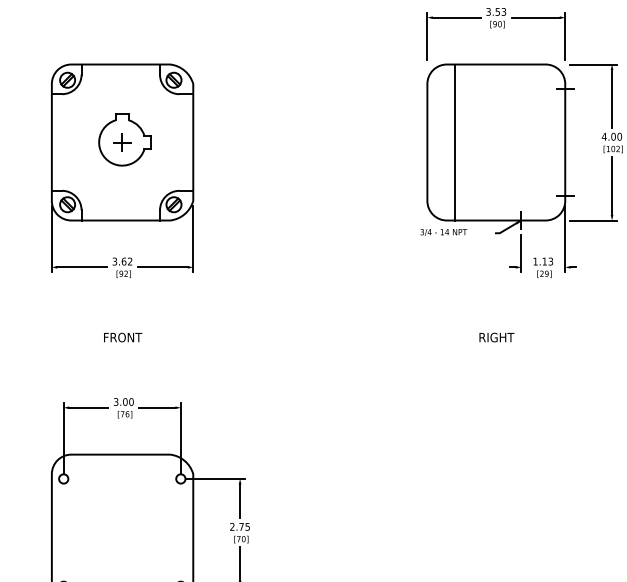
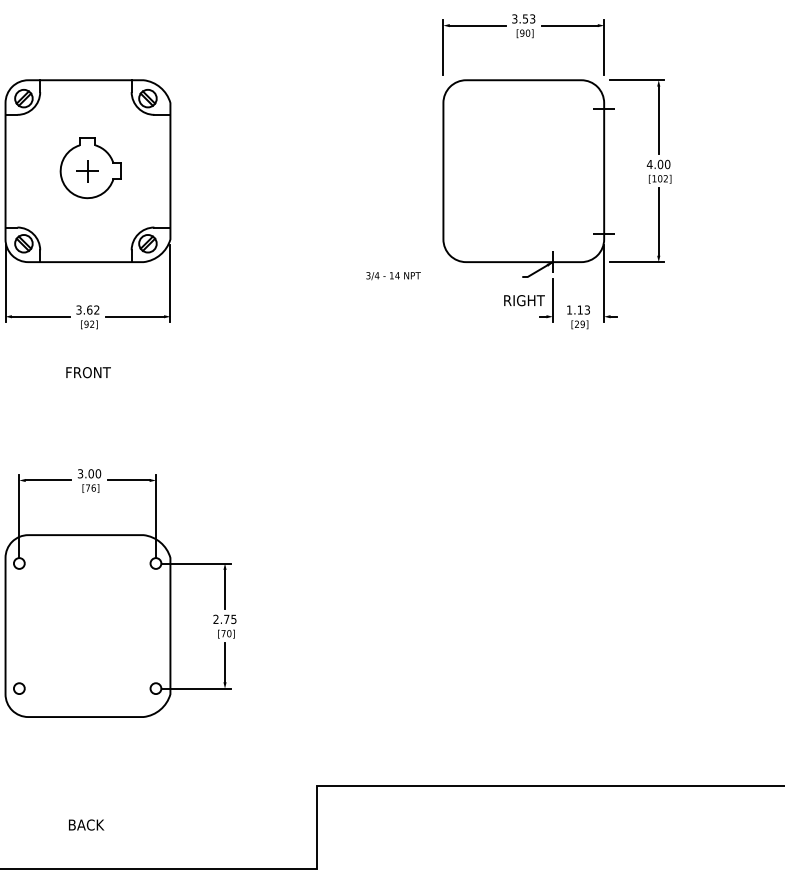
line: (454, 142) -> (475, 171), removed
text: (443, 232) -> (393, 276), moved
text: (123, 337) -> (88, 372), moved
text: (496, 337) -> (524, 300), moved

